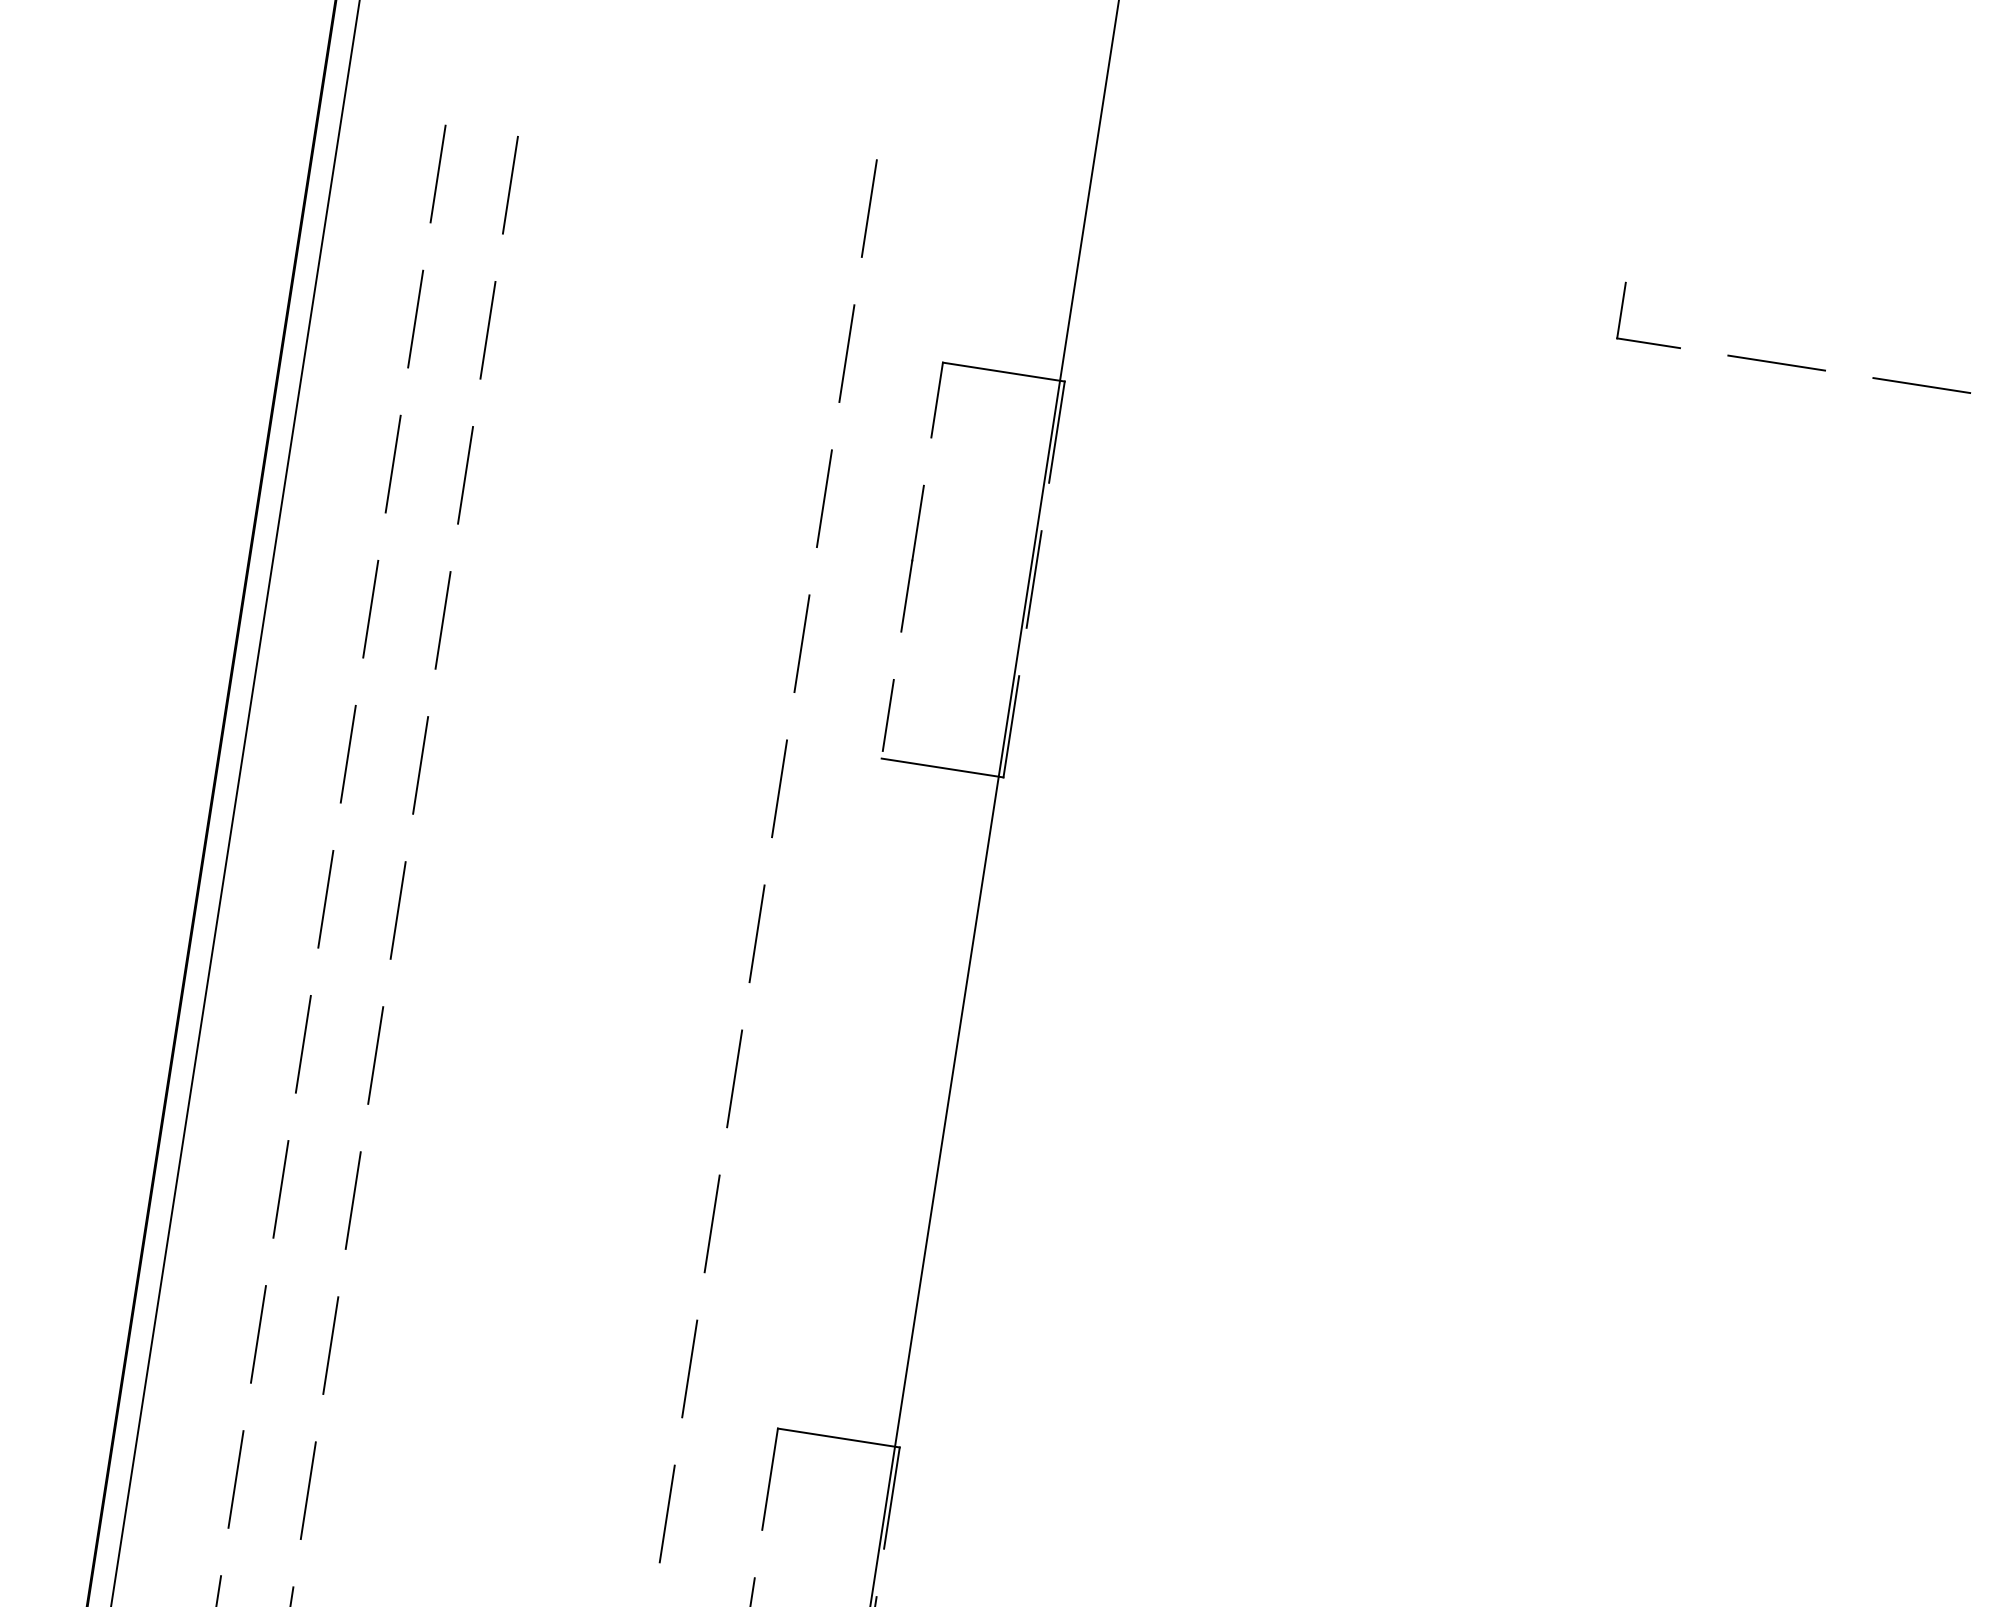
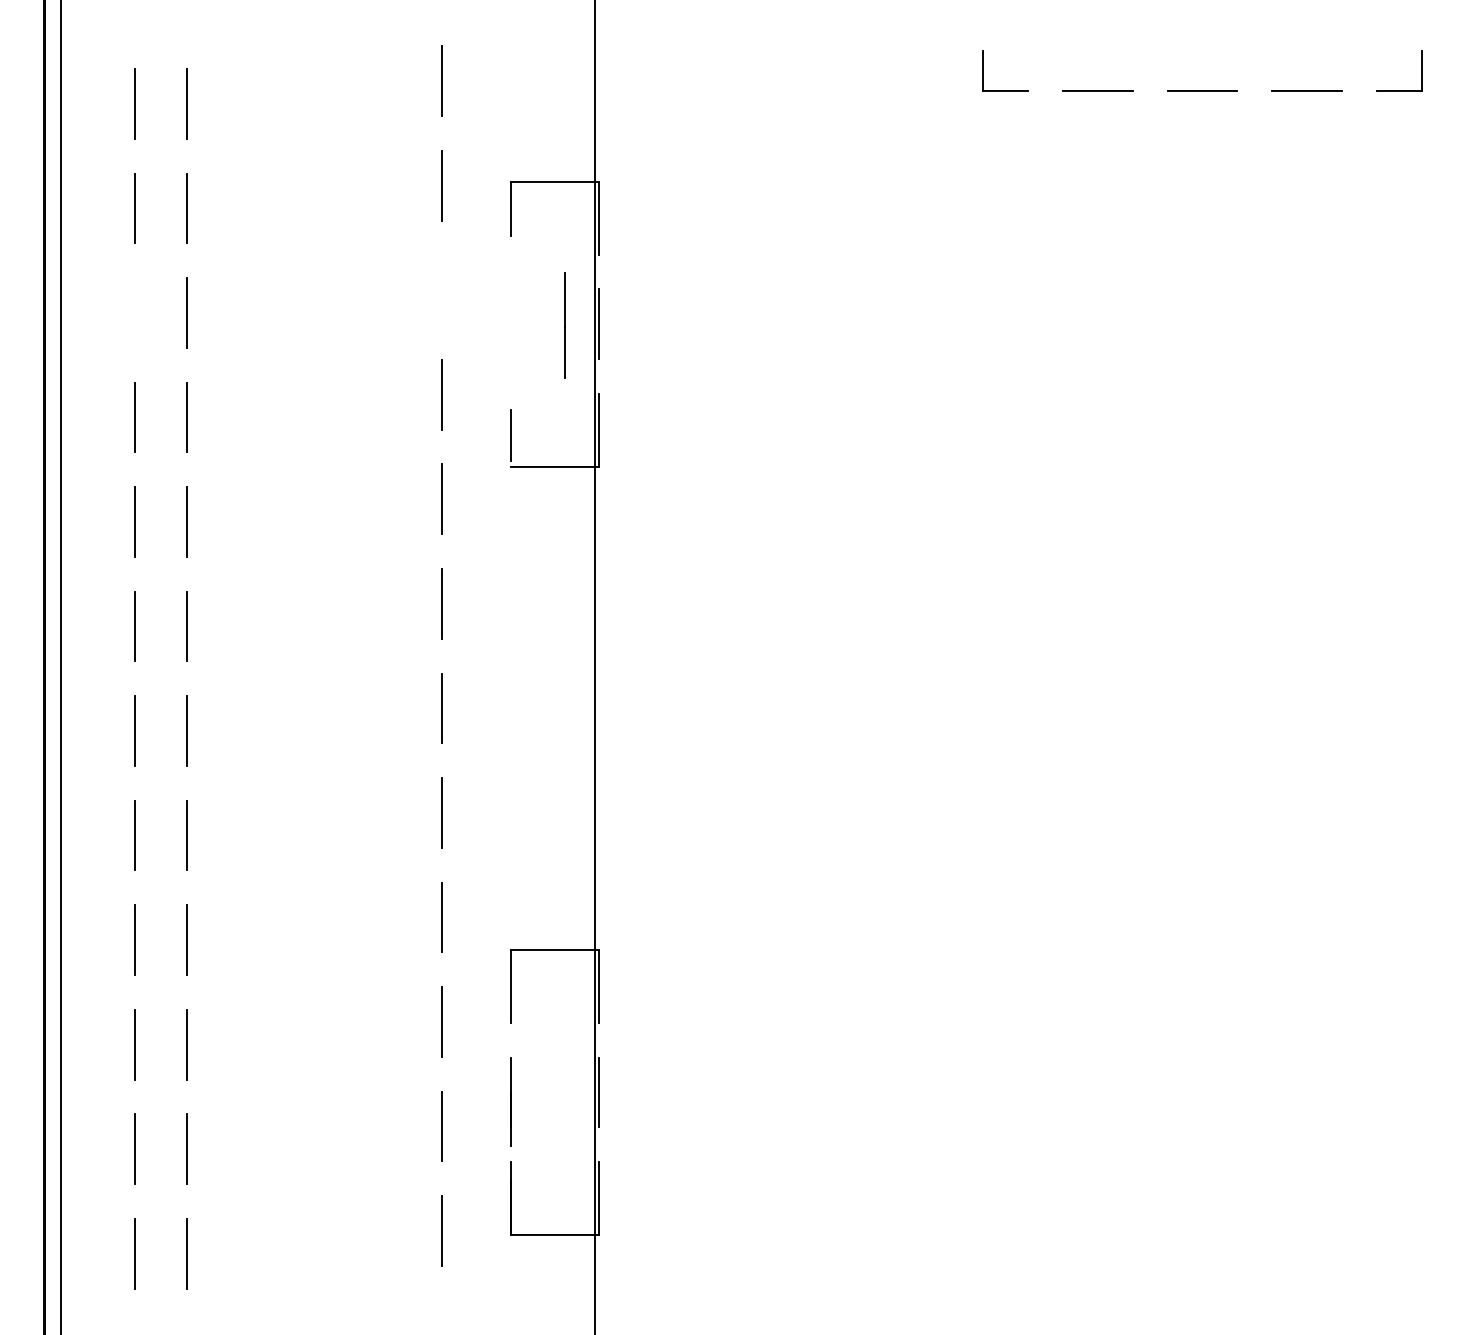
line: (393, 463) -> (135, 312), removed
line: (824, 499) -> (442, 290), removed
line: (911, 558) -> (564, 325), moved

